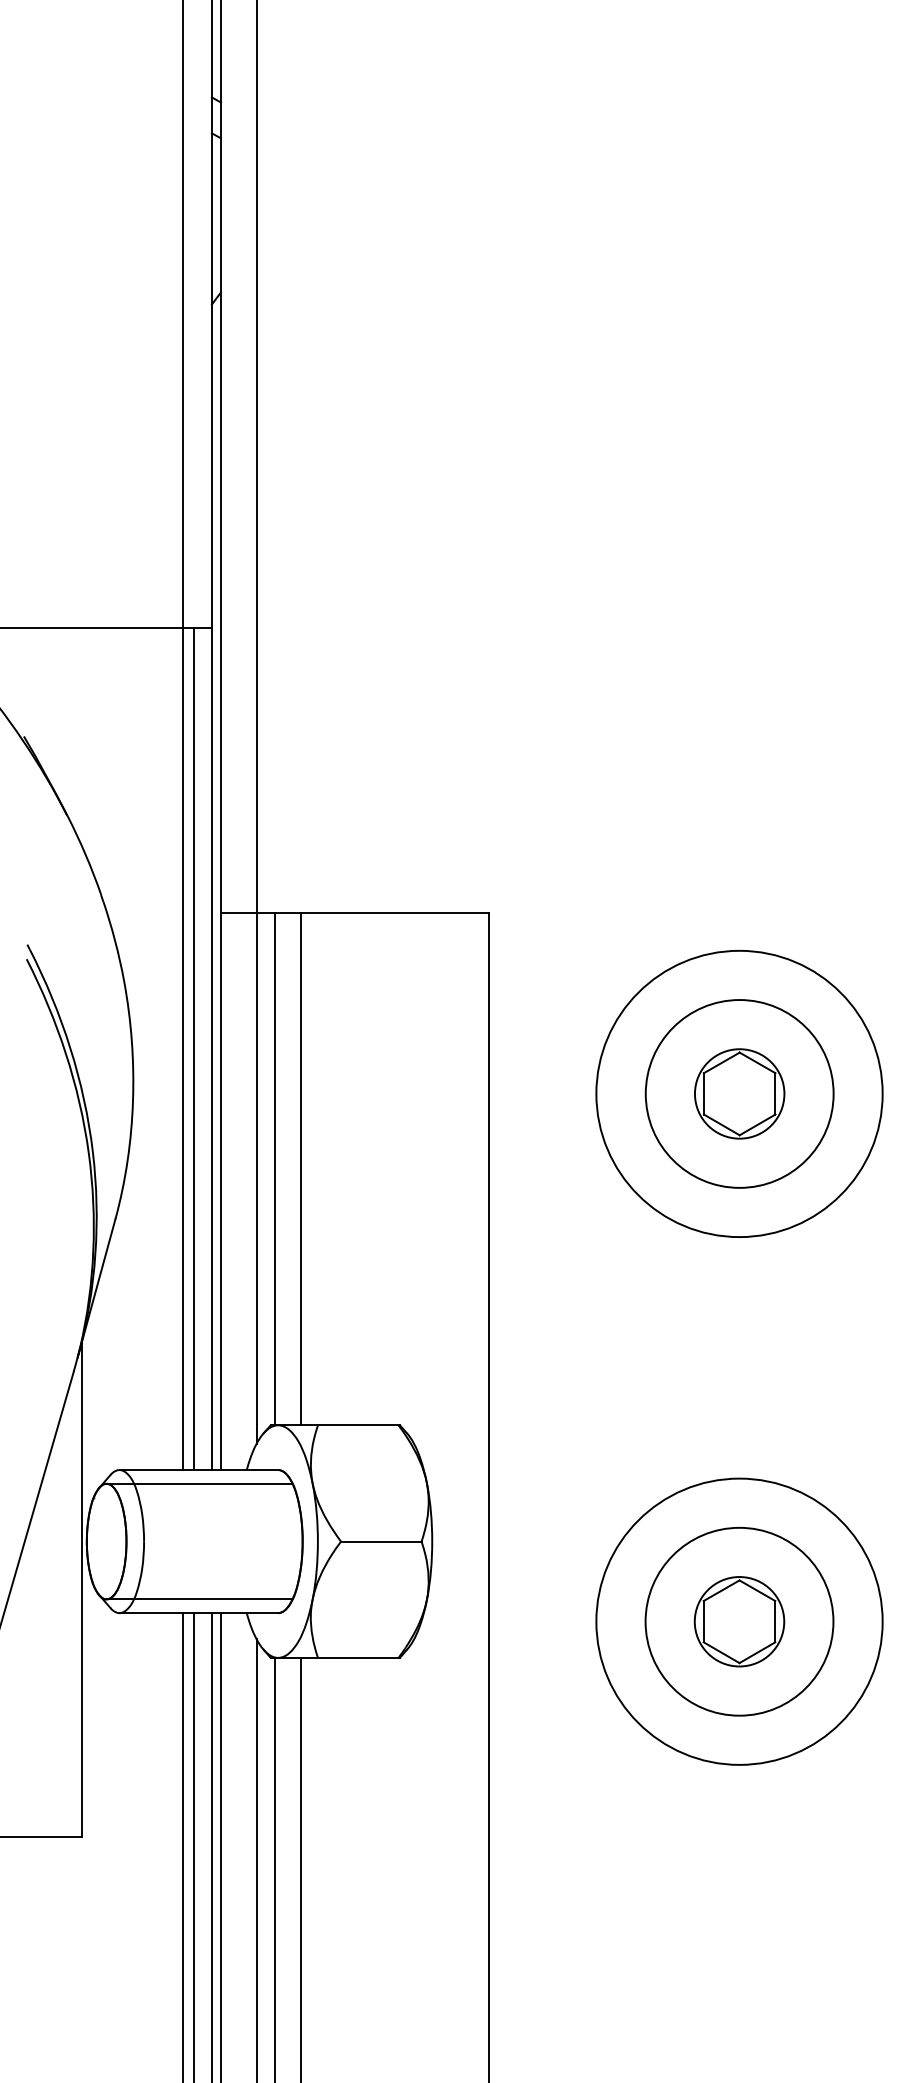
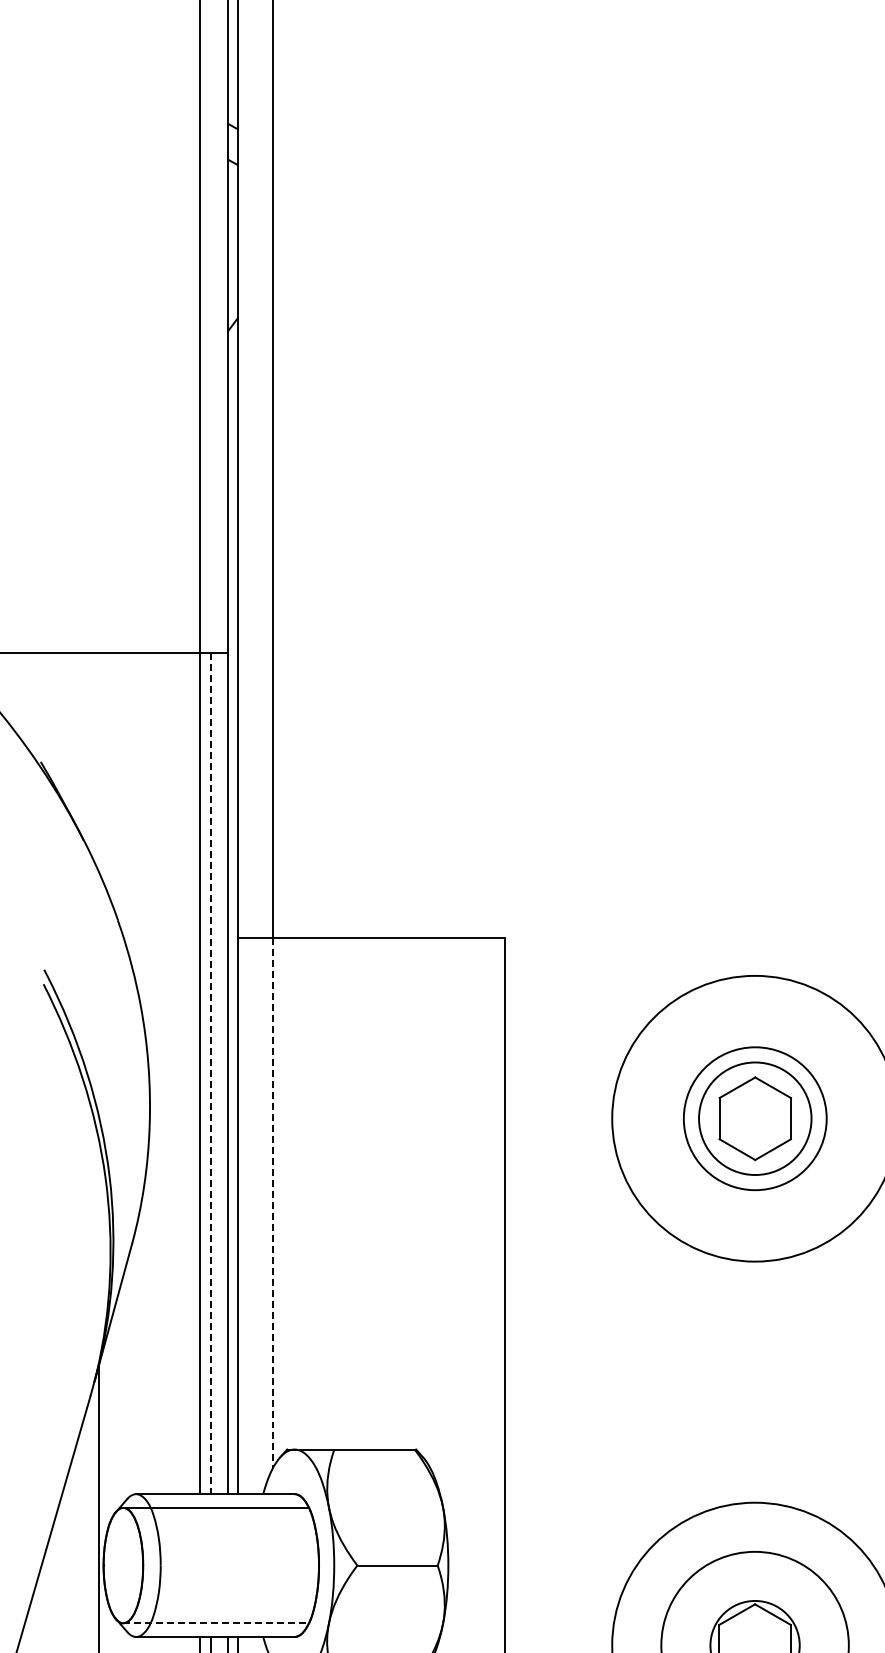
line: (194, 1049) -> (211, 1074), solid -> dashed
circle: (739, 1093) -> (755, 1118), size x0.6
circle: (739, 1093) -> (755, 1118), size x1.6
line: (274, 1169) -> (290, 1194), removed
line: (300, 1169) -> (316, 1194), removed
line: (256, 1179) -> (272, 1204), solid -> dashed
line: (199, 1599) -> (216, 1623), solid -> dashed

